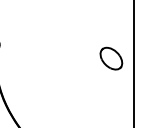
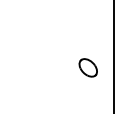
part: (111, 58) -> (88, 67), size x0.7

